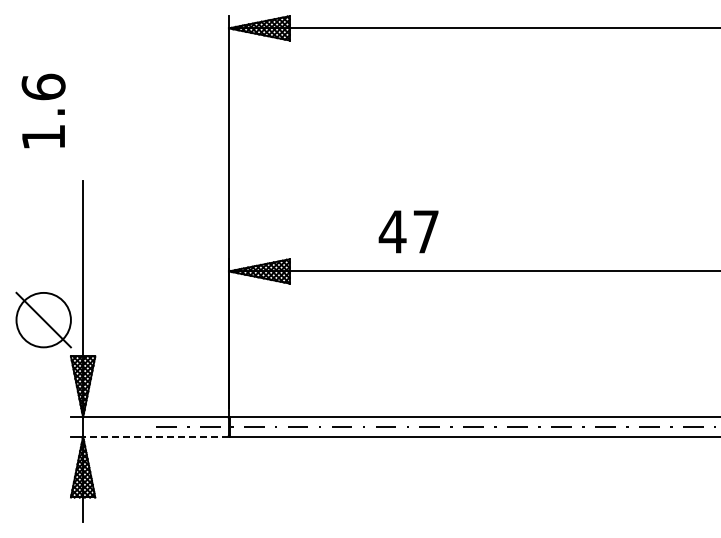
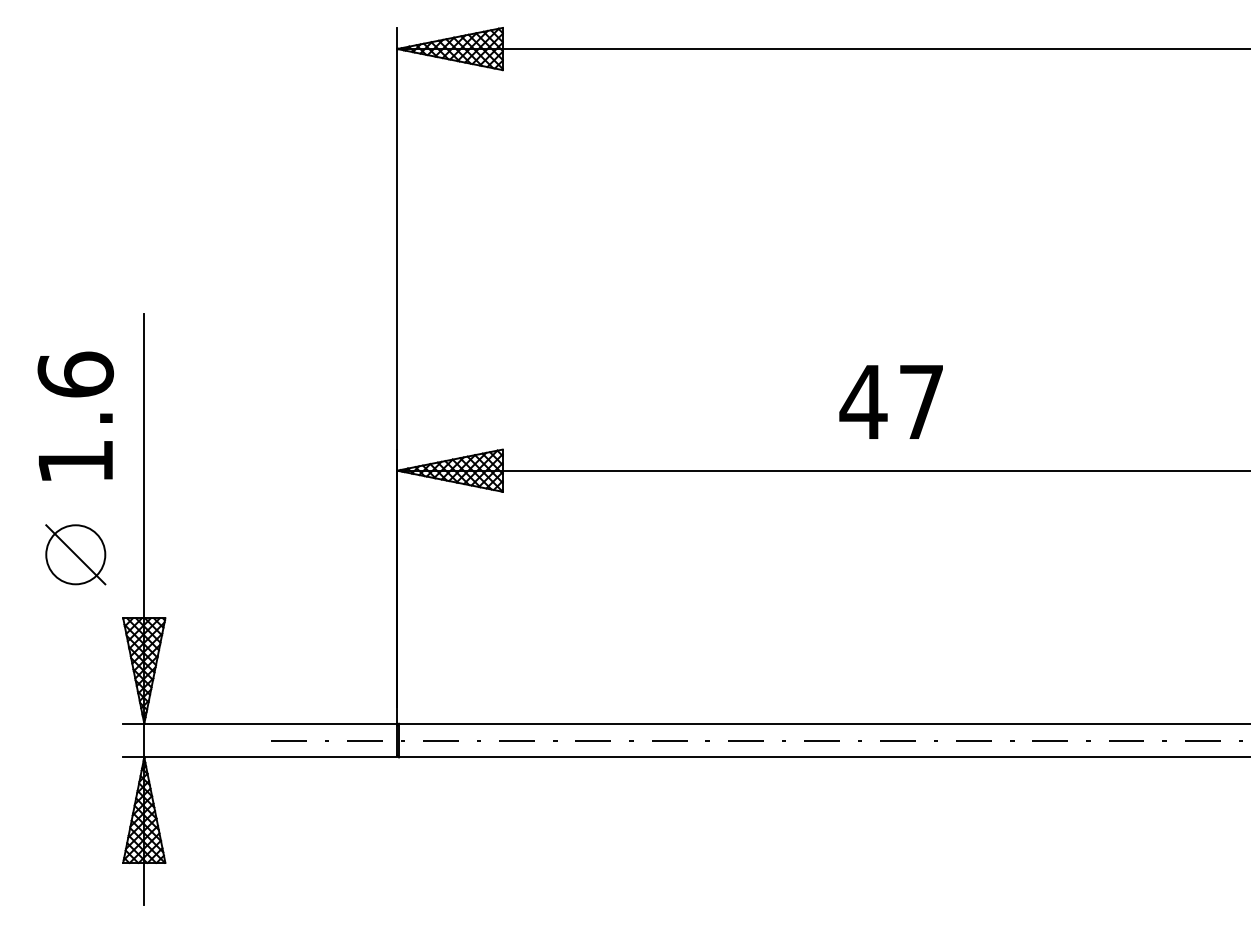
text: (43, 110) -> (75, 415), moved
text: (408, 231) -> (890, 401), moved
part: (43, 319) -> (75, 554), size x0.62
line: (156, 436) -> (271, 757), dashed -> solid

